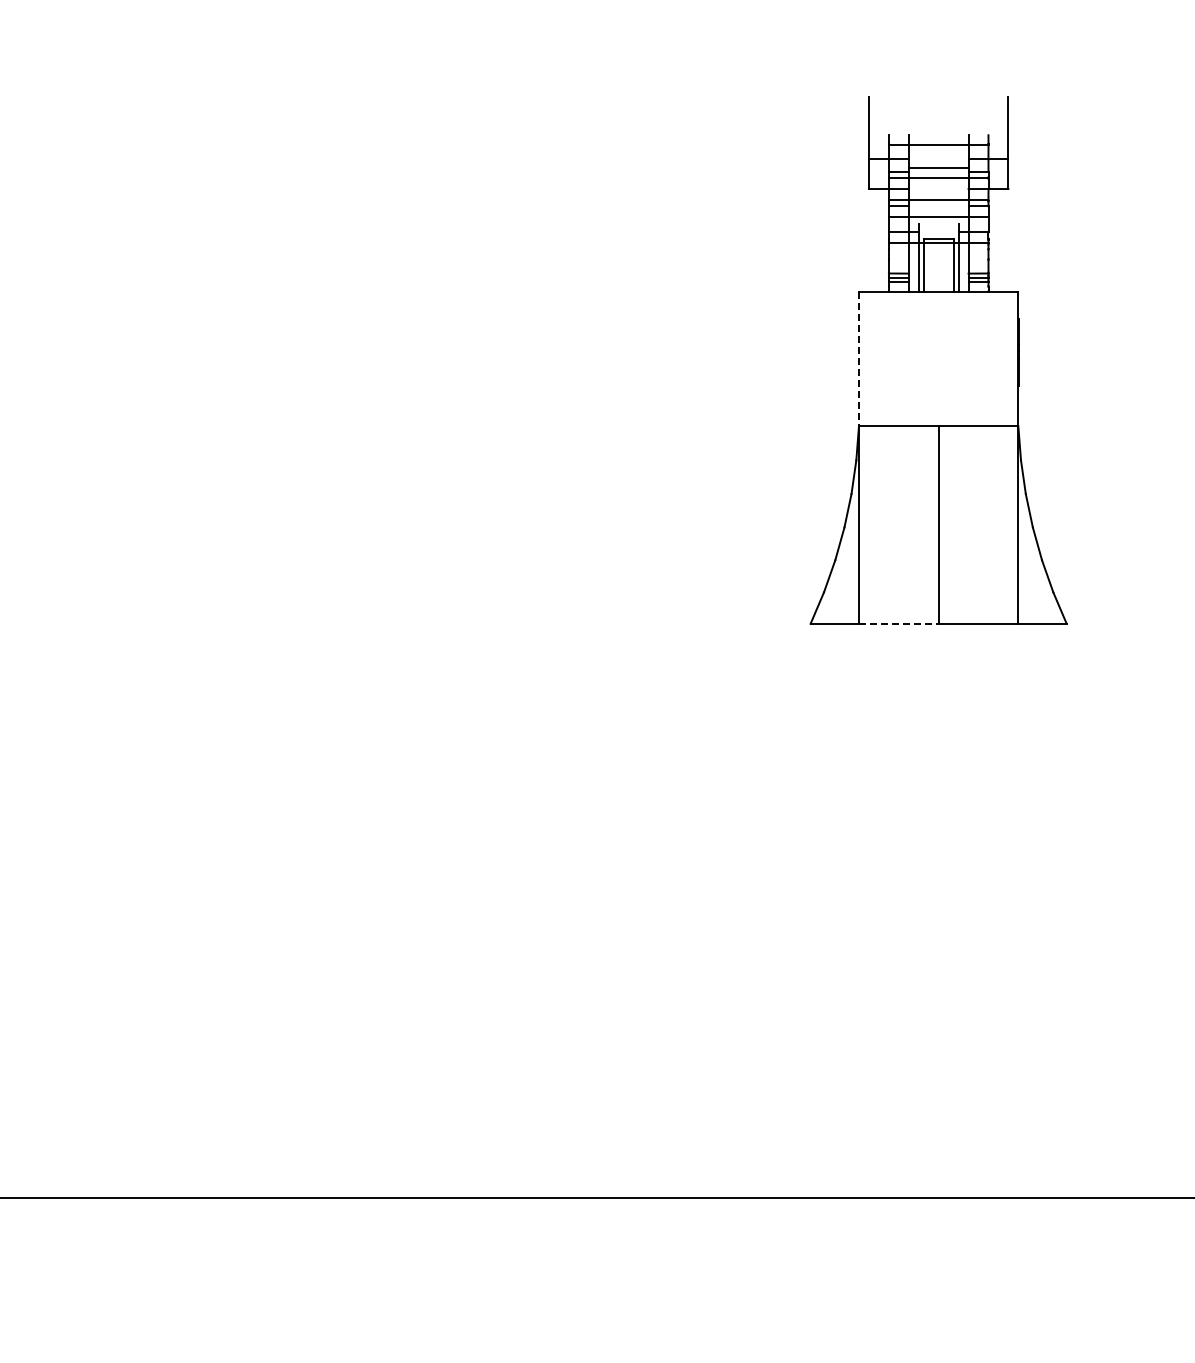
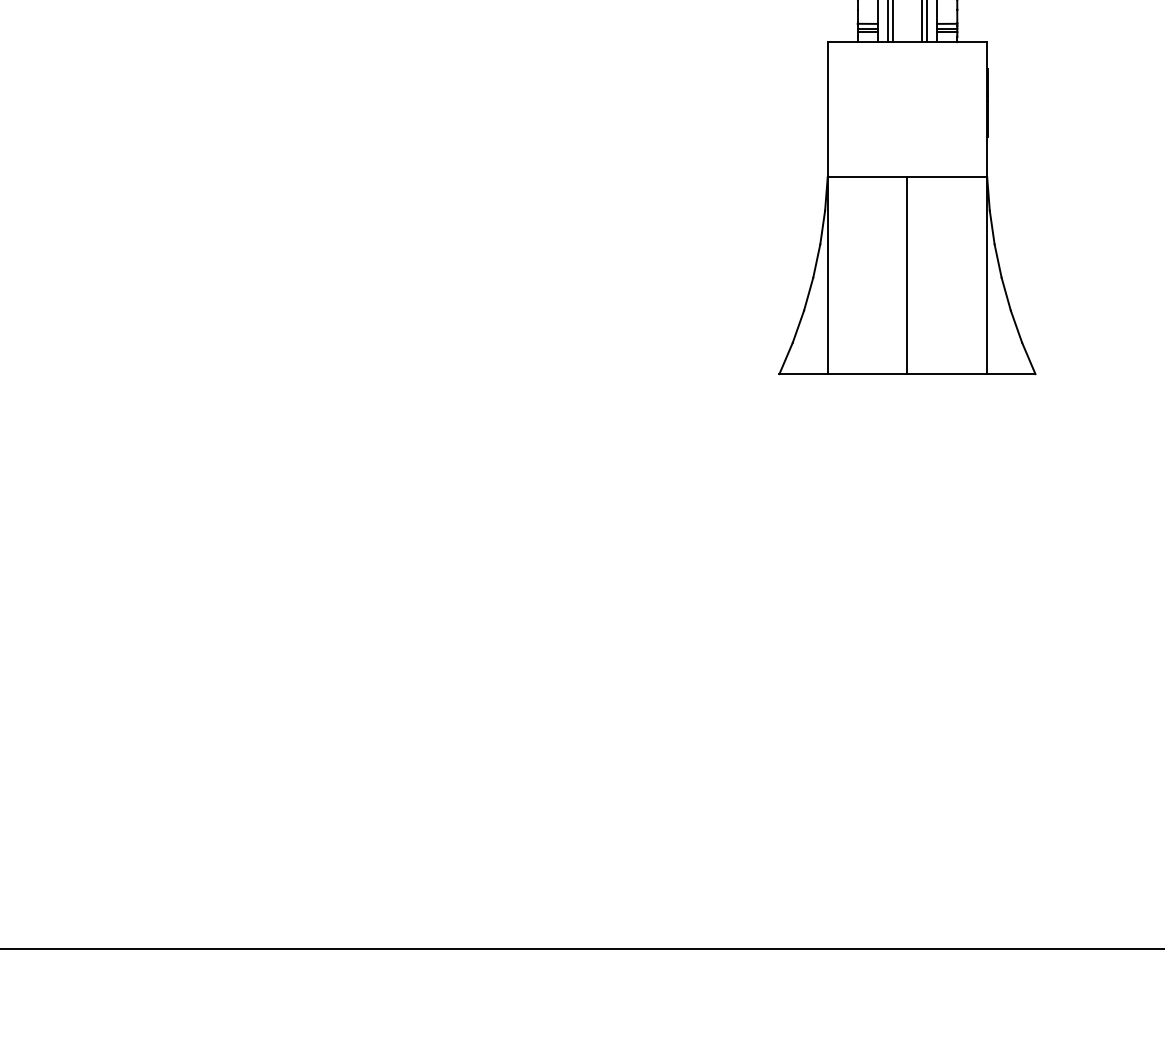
line: (858, 359) -> (827, 109), dashed -> solid
line: (898, 623) -> (867, 373), dashed -> solid

